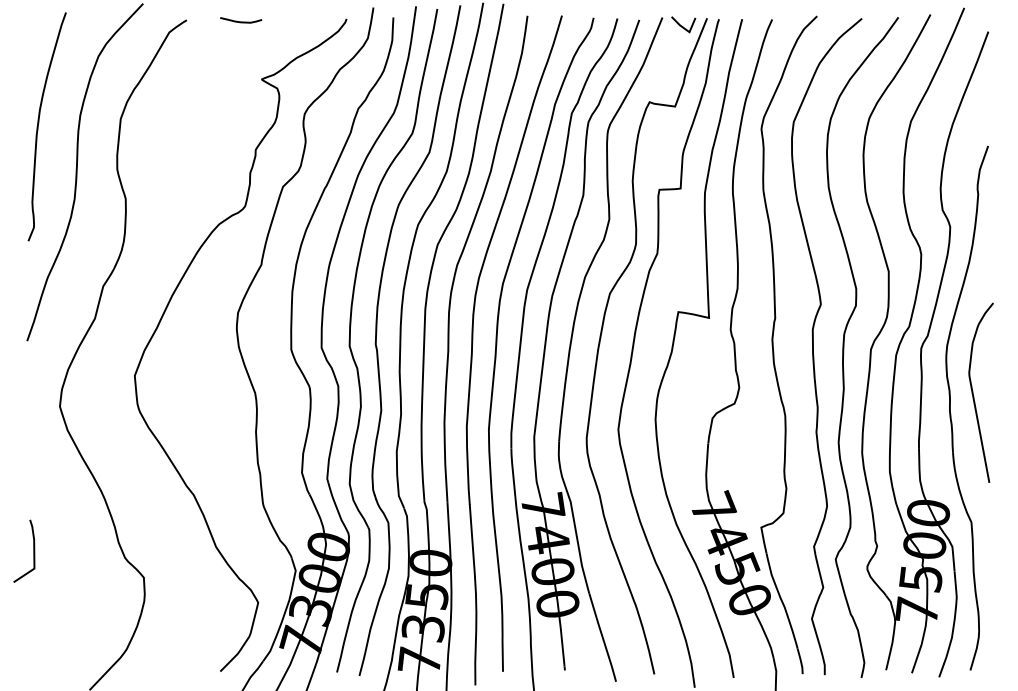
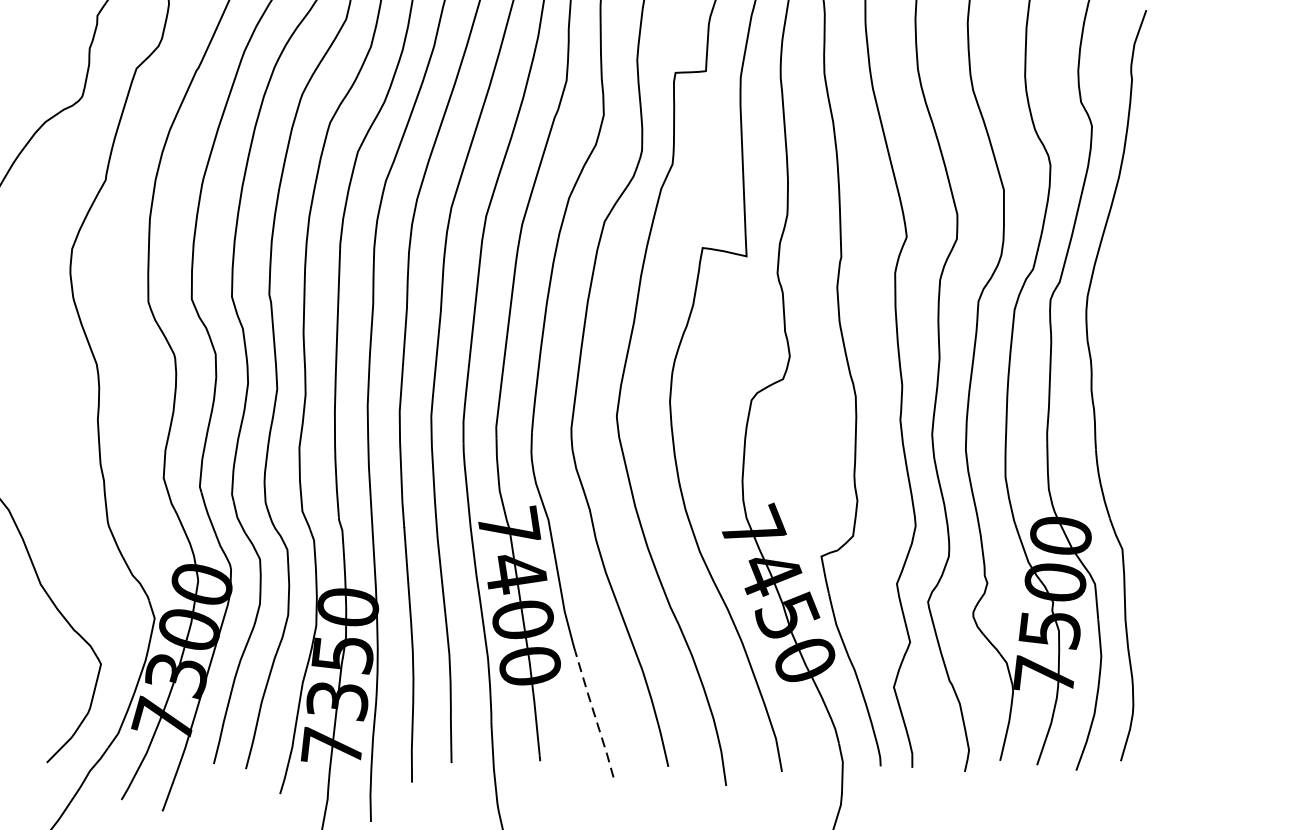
curve: (973, 392) -> (1125, 363), removed
line: (602, 637) -> (594, 713), solid -> dashed

